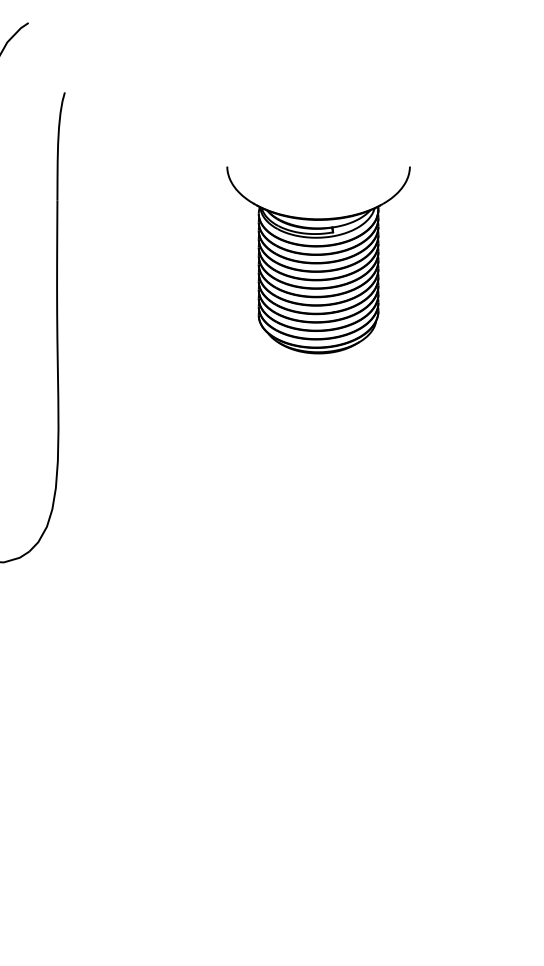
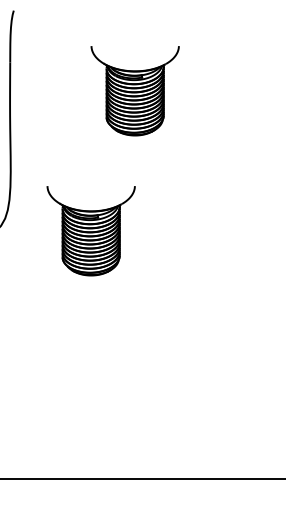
part: (225, 554) -> (90, 231), added

